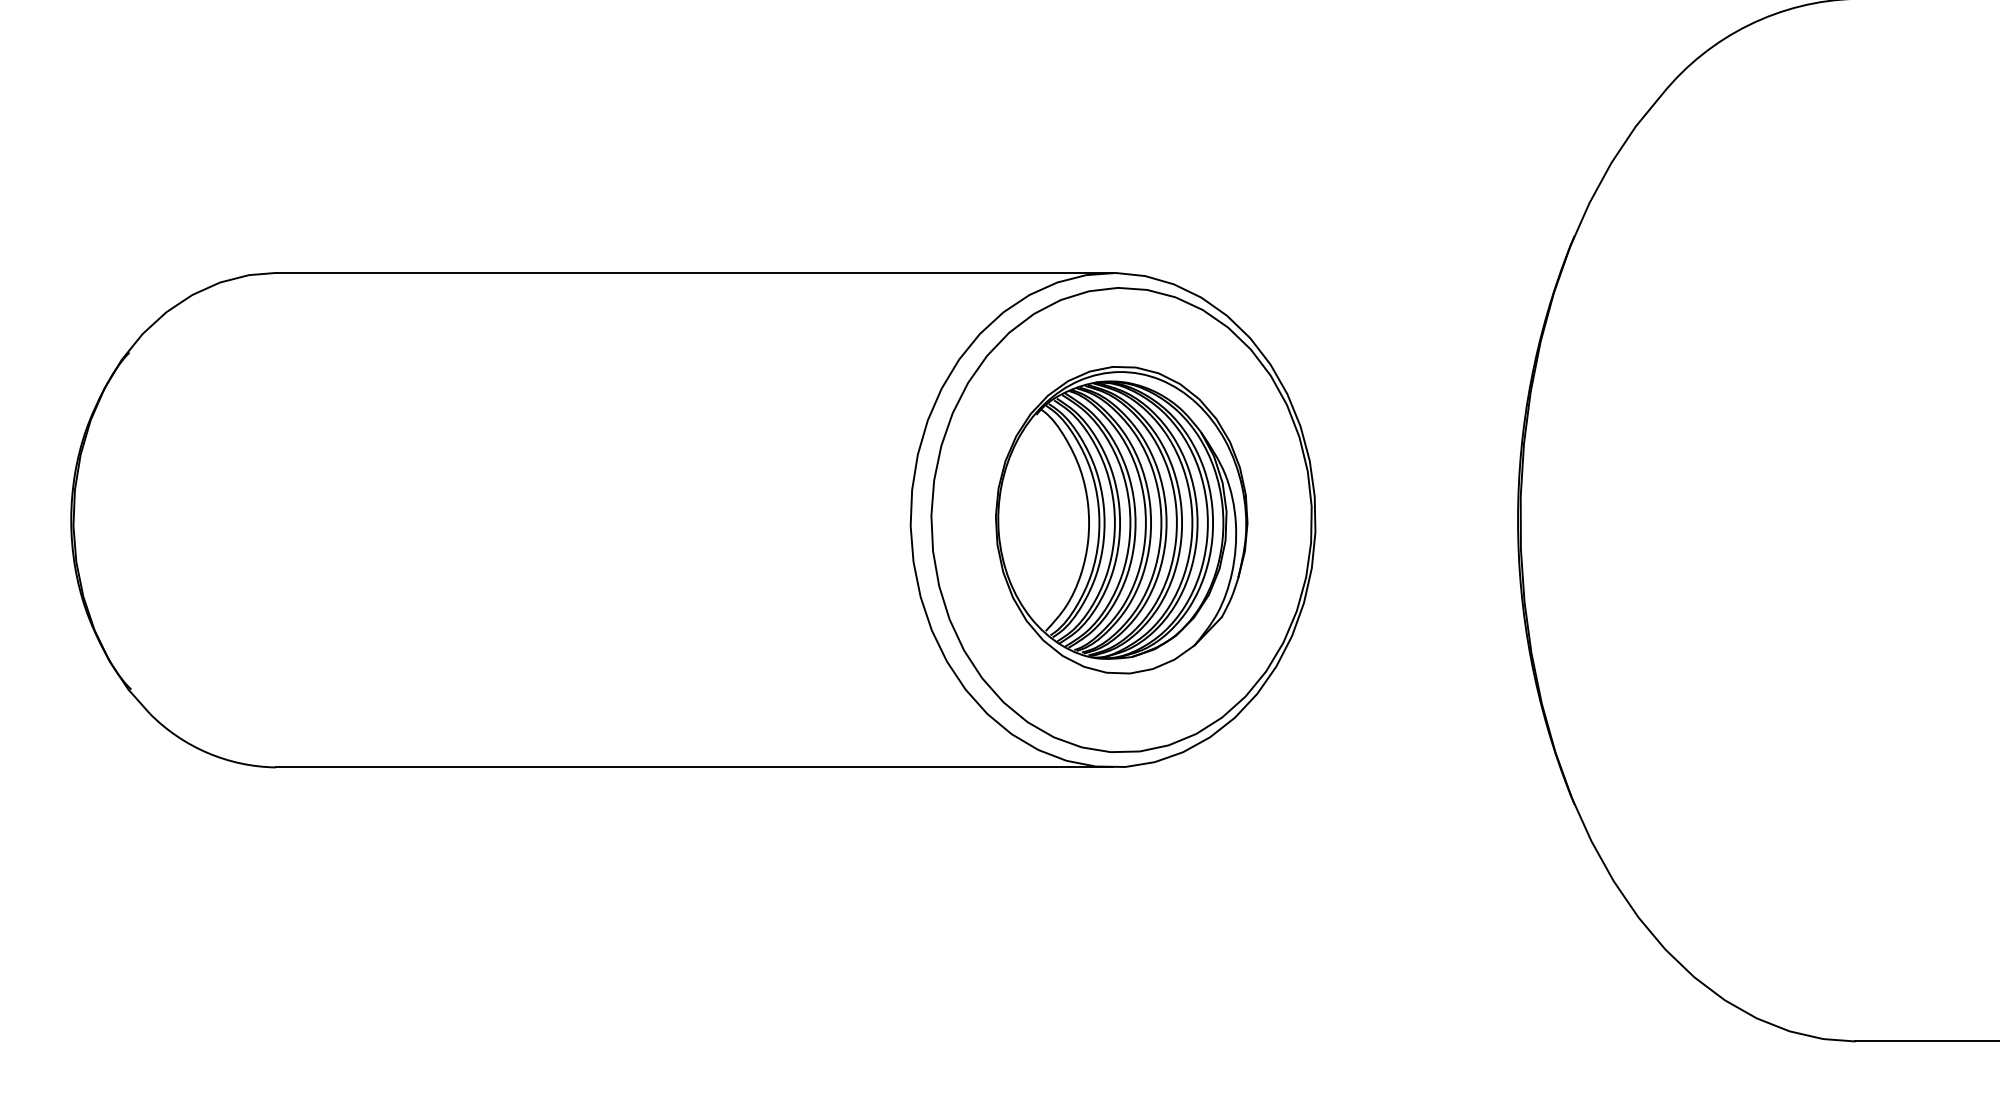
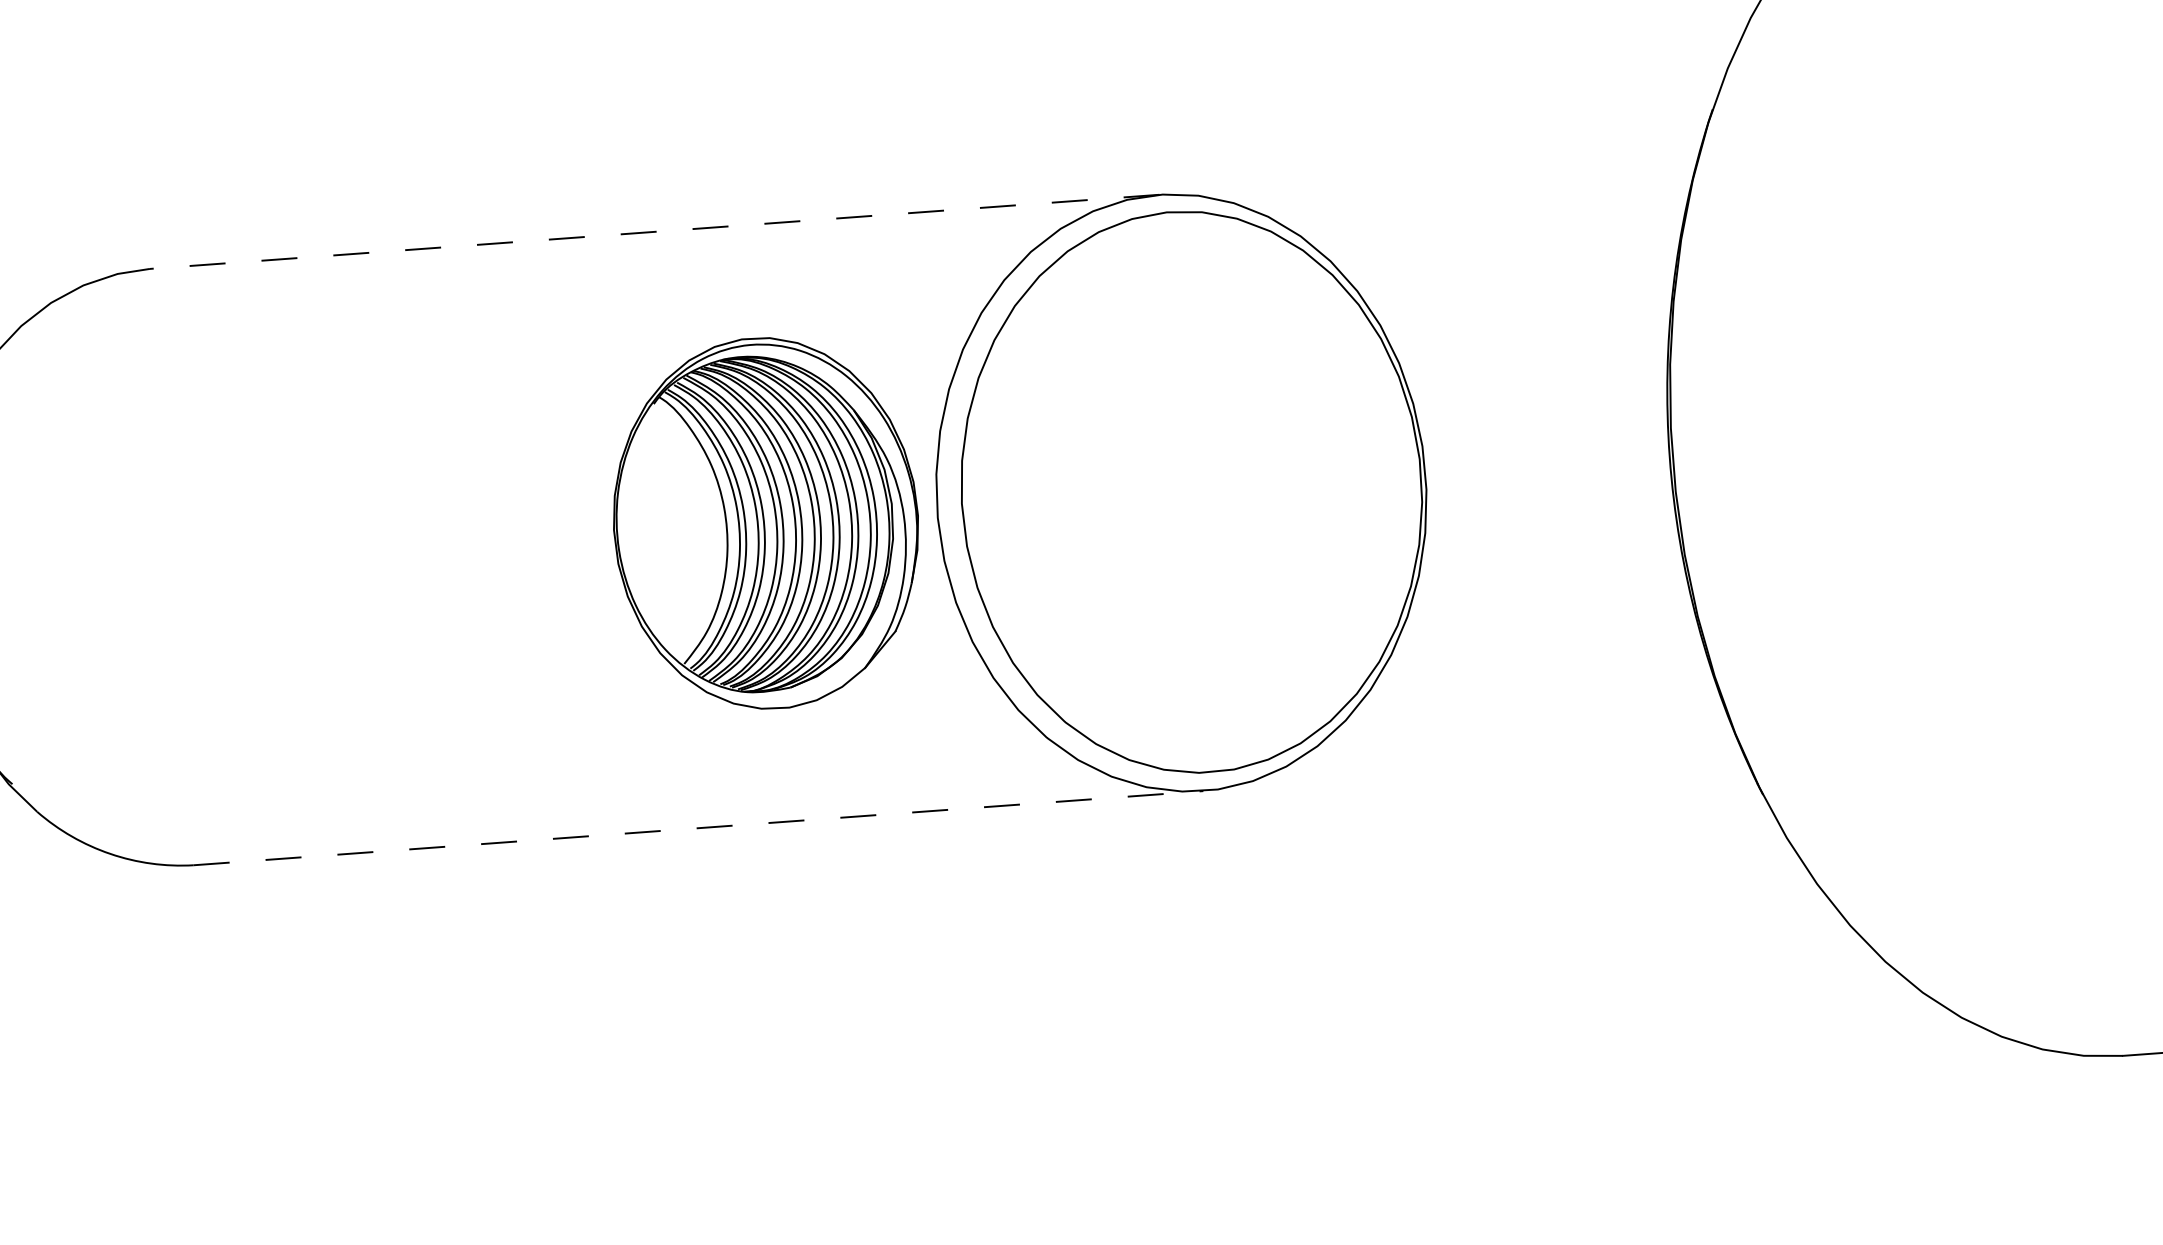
line: (694, 272) -> (654, 231), solid -> dashed
part: (1121, 520) -> (765, 523), moved
line: (694, 767) -> (698, 828), solid -> dashed

